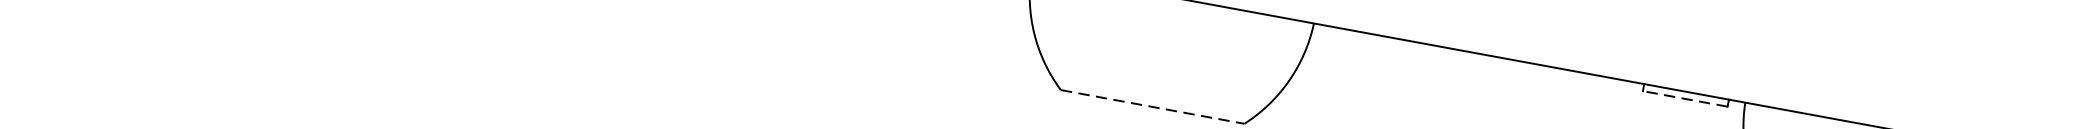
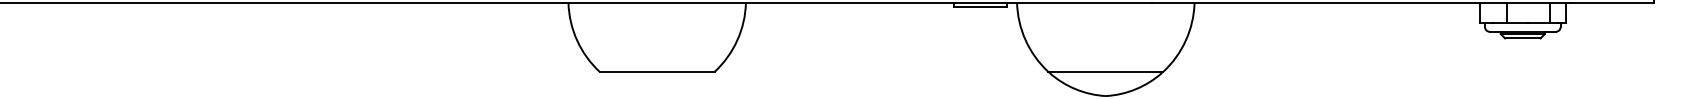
line: (1685, 99) -> (980, 7), dashed -> solid
line: (1153, 106) -> (657, 71), dashed -> solid

